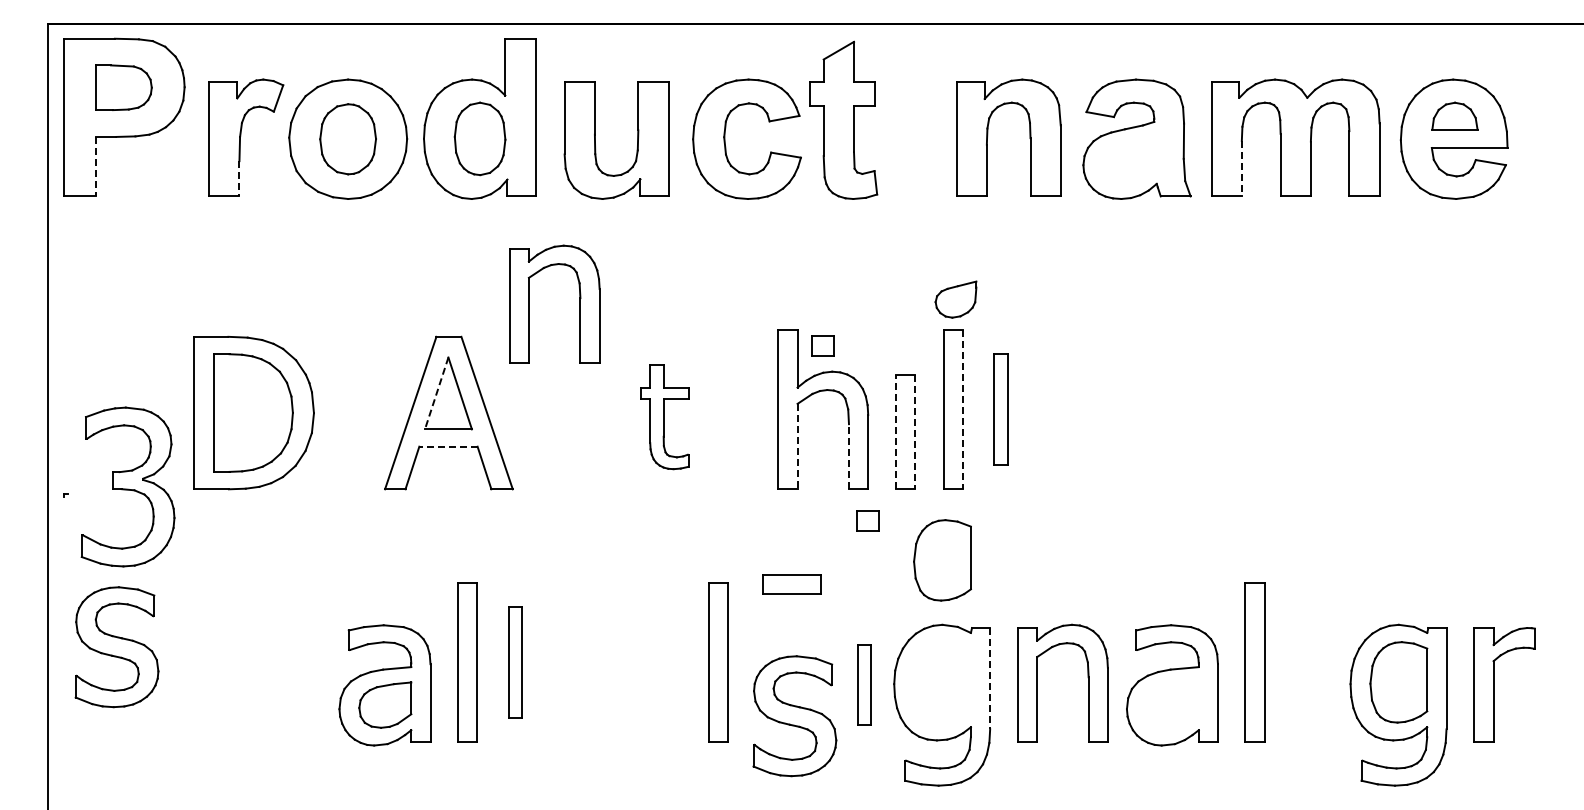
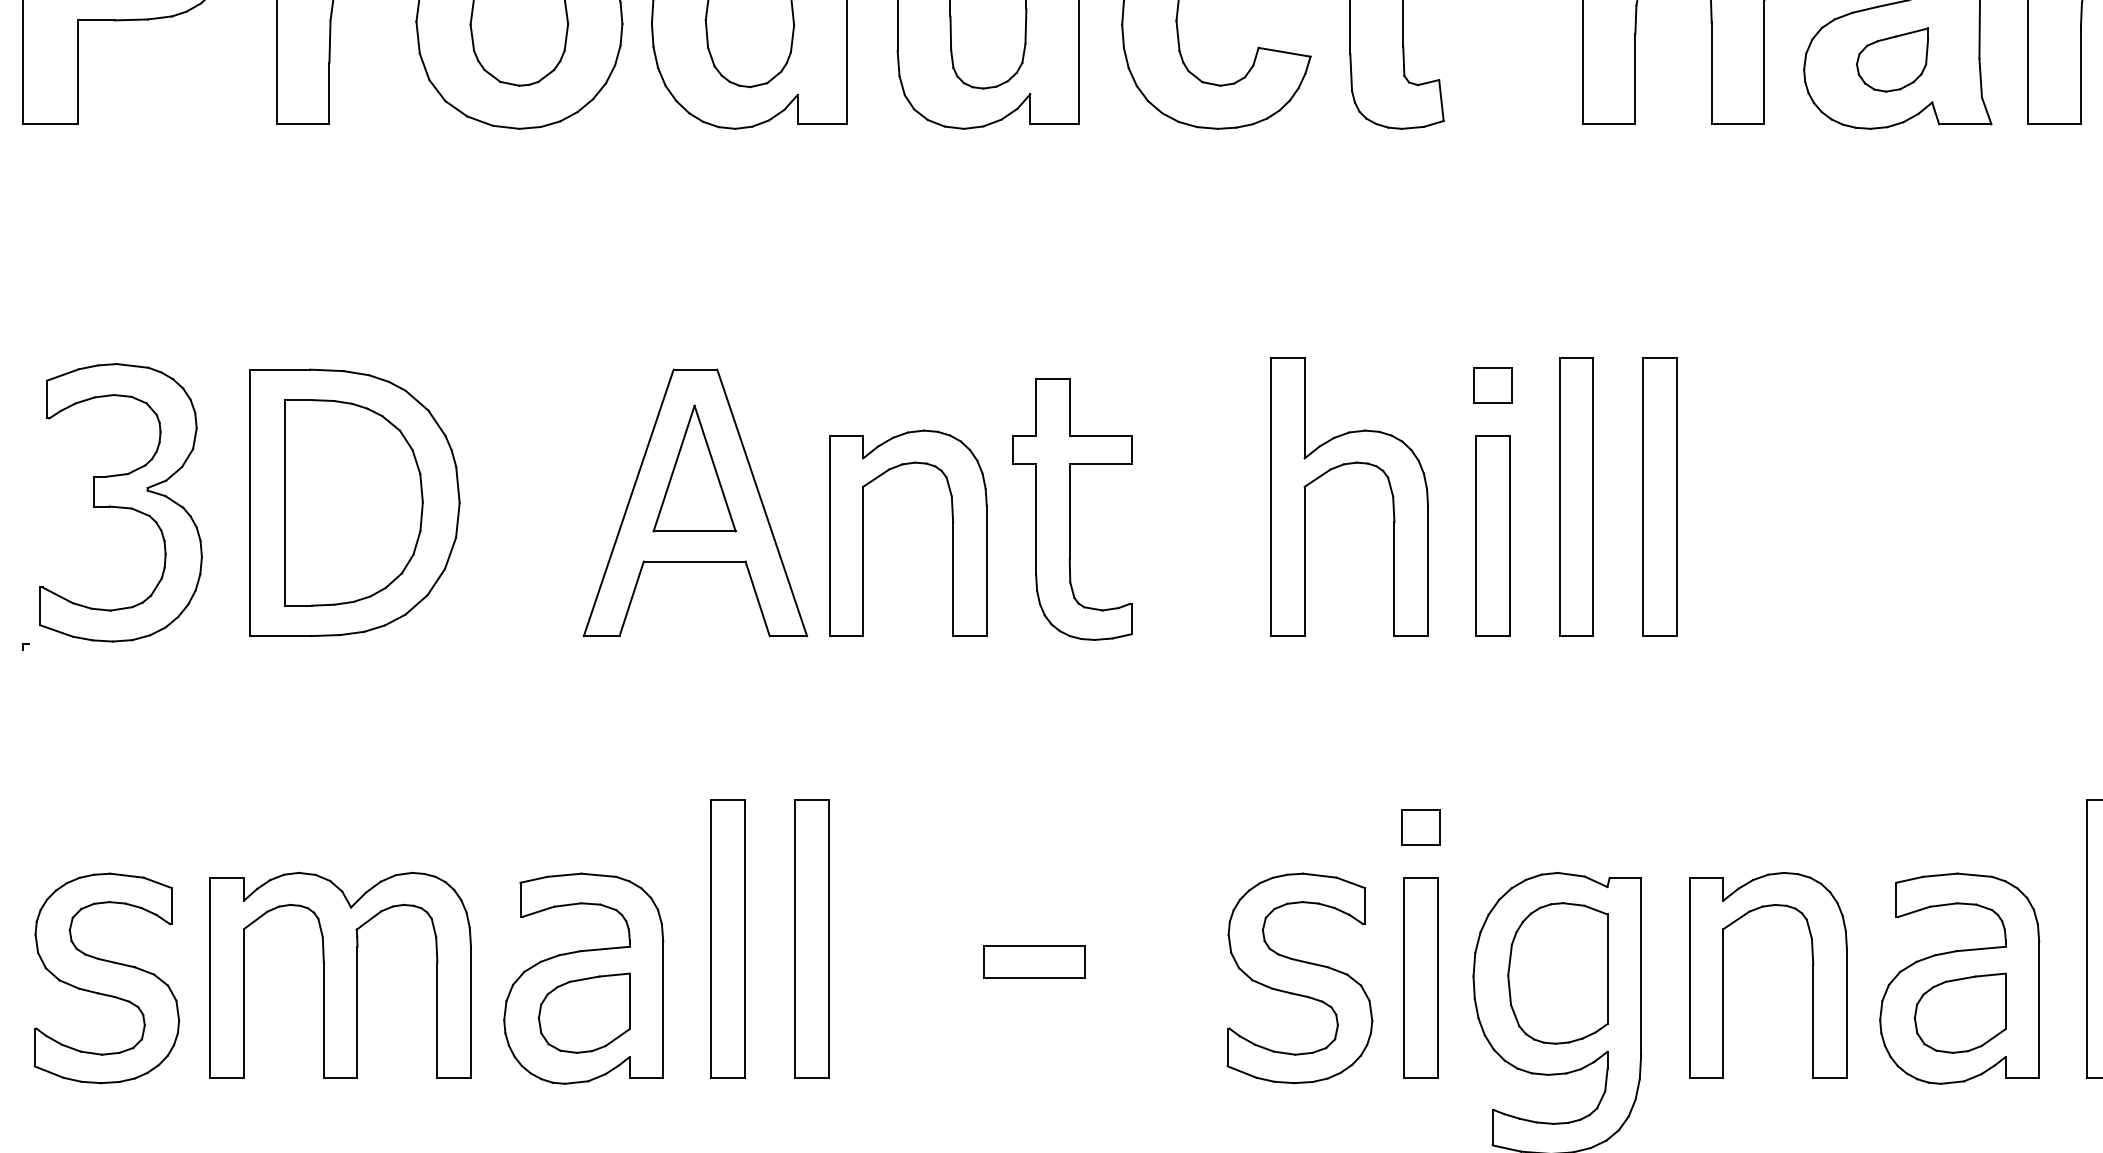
line: (95, 166) -> (77, 72), dashed -> solid
line: (1241, 168) -> (2080, 75), dashed -> solid
line: (239, 178) -> (329, 93), dashed -> solid
part: (955, 299) -> (1891, 59), moved
part: (529, 303) -> (864, 531), moved
part: (822, 345) -> (1491, 384), moved
line: (436, 393) -> (673, 468), dashed -> solid
line: (962, 409) -> (1592, 496), dashed -> solid
part: (1000, 409) -> (1659, 496), size x1.43
part: (664, 416) -> (1072, 508), size x1.43
line: (895, 431) -> (1475, 535), dashed -> solid
line: (914, 432) -> (1508, 536), dashed -> solid
line: (447, 446) -> (692, 561), dashed -> solid
line: (797, 446) -> (1304, 561), dashed -> solid
line: (848, 456) -> (1393, 578), dashed -> solid
part: (127, 486) -> (119, 501), moved
part: (867, 520) -> (1419, 826), moved
part: (942, 560) -> (1557, 973), moved
part: (791, 584) -> (1033, 961), moved
part: (116, 647) -> (105, 978), moved
part: (515, 662) -> (811, 938), size x1.43
part: (718, 662) -> (1166, 938), removed
line: (990, 678) -> (1641, 966), dashed -> solid
part: (245, 682) -> (340, 973), added
part: (864, 684) -> (1421, 977), size x1.43
part: (1172, 704) -> (1959, 1012), added
part: (794, 716) -> (1299, 978), moved

